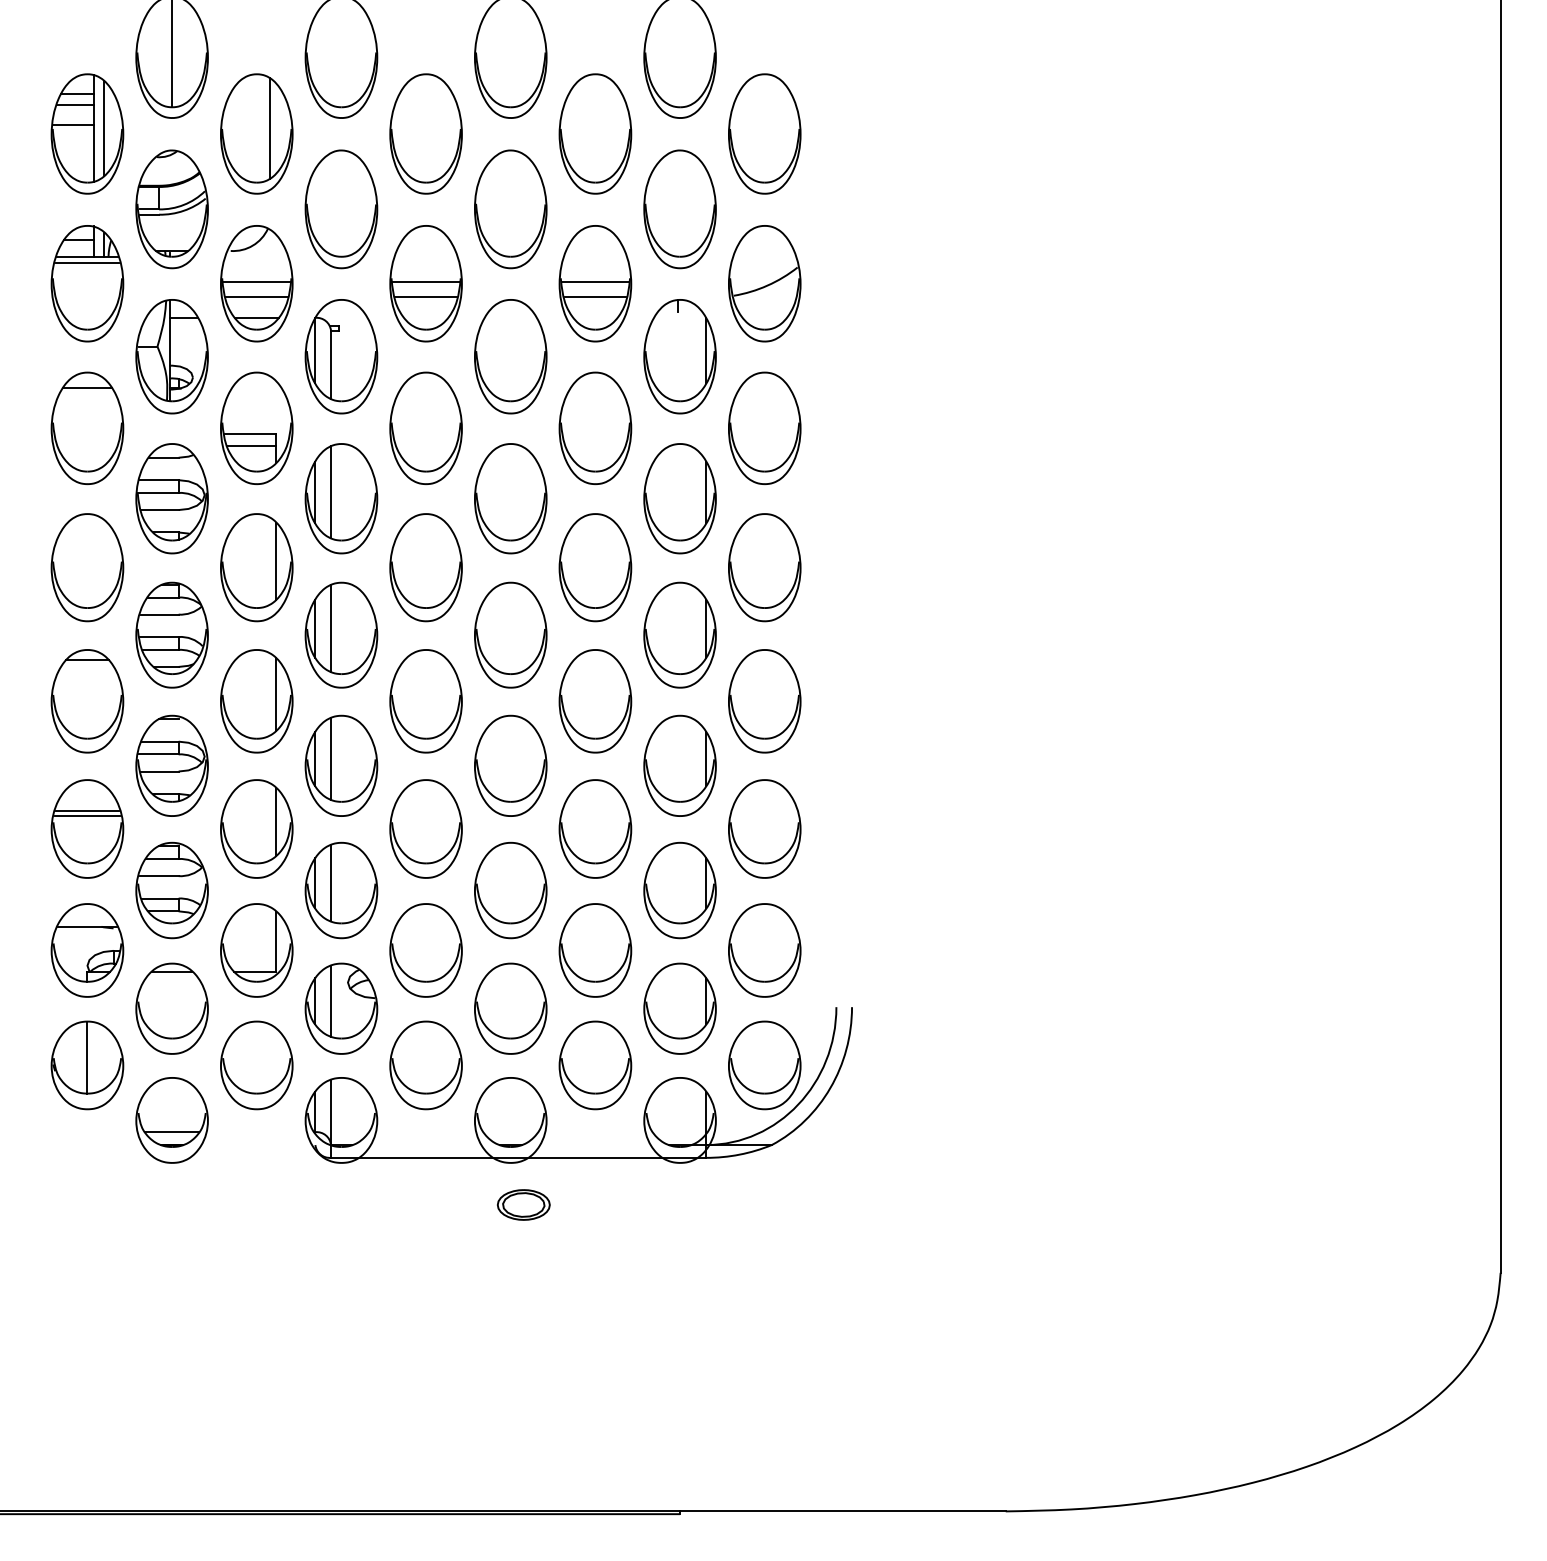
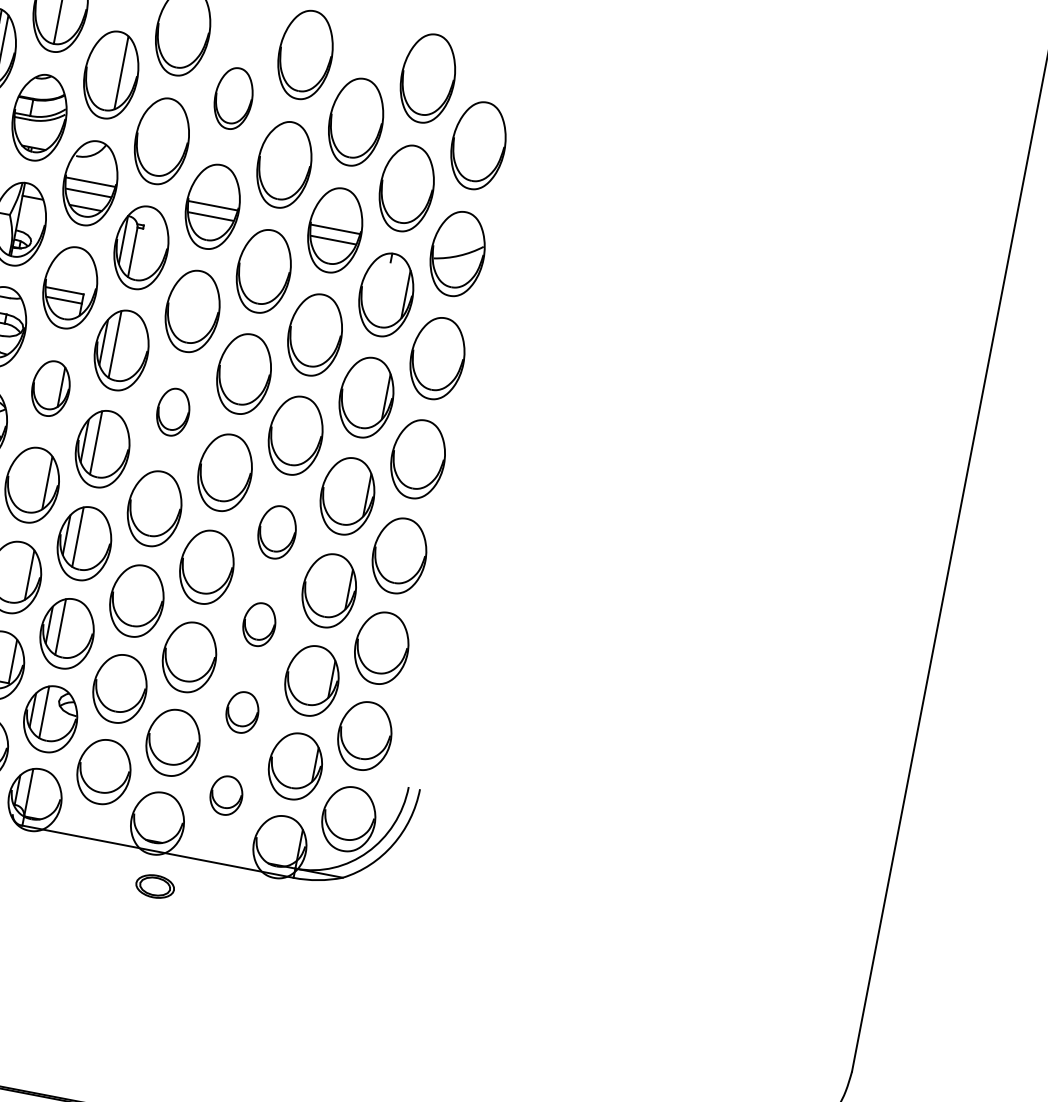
part: (425, 133) -> (233, 98), size x0.7
part: (256, 567) -> (50, 388), size x0.7
part: (425, 567) -> (172, 411), size x0.6
part: (595, 701) -> (277, 532), size x0.7
part: (595, 828) -> (259, 624), size x0.6
part: (595, 950) -> (242, 712), size x0.6
part: (595, 1065) -> (226, 795), size x0.6

